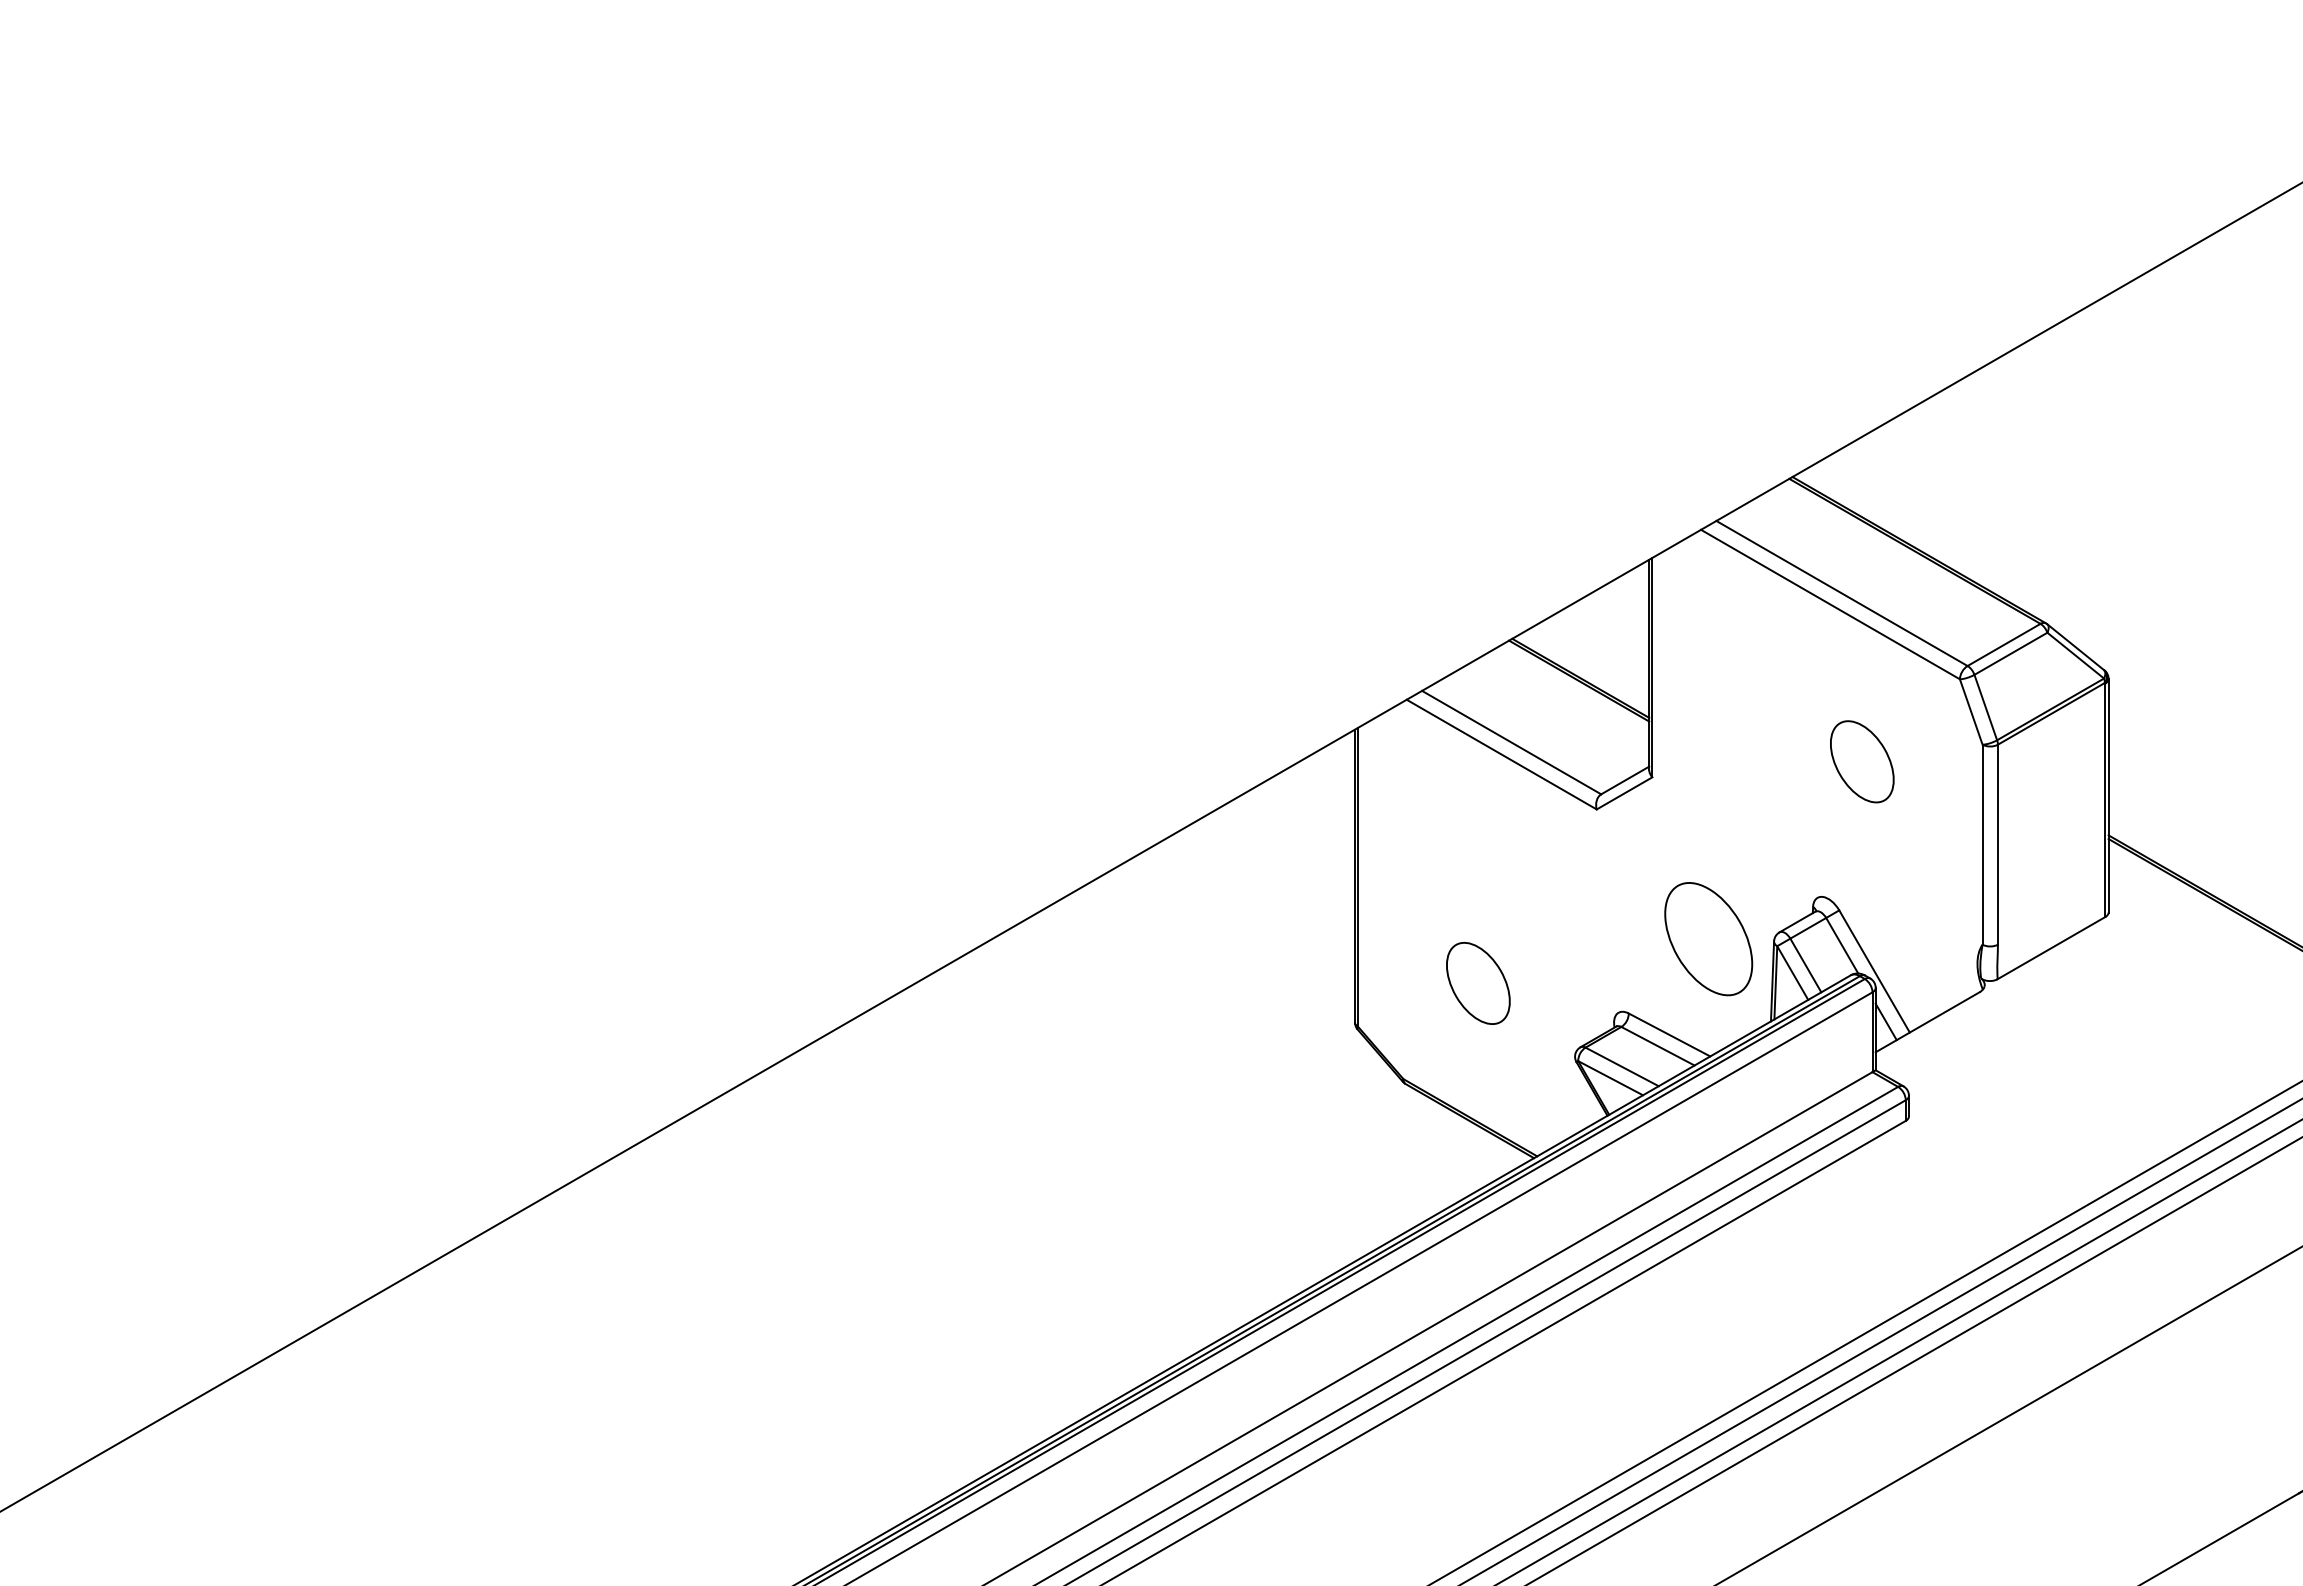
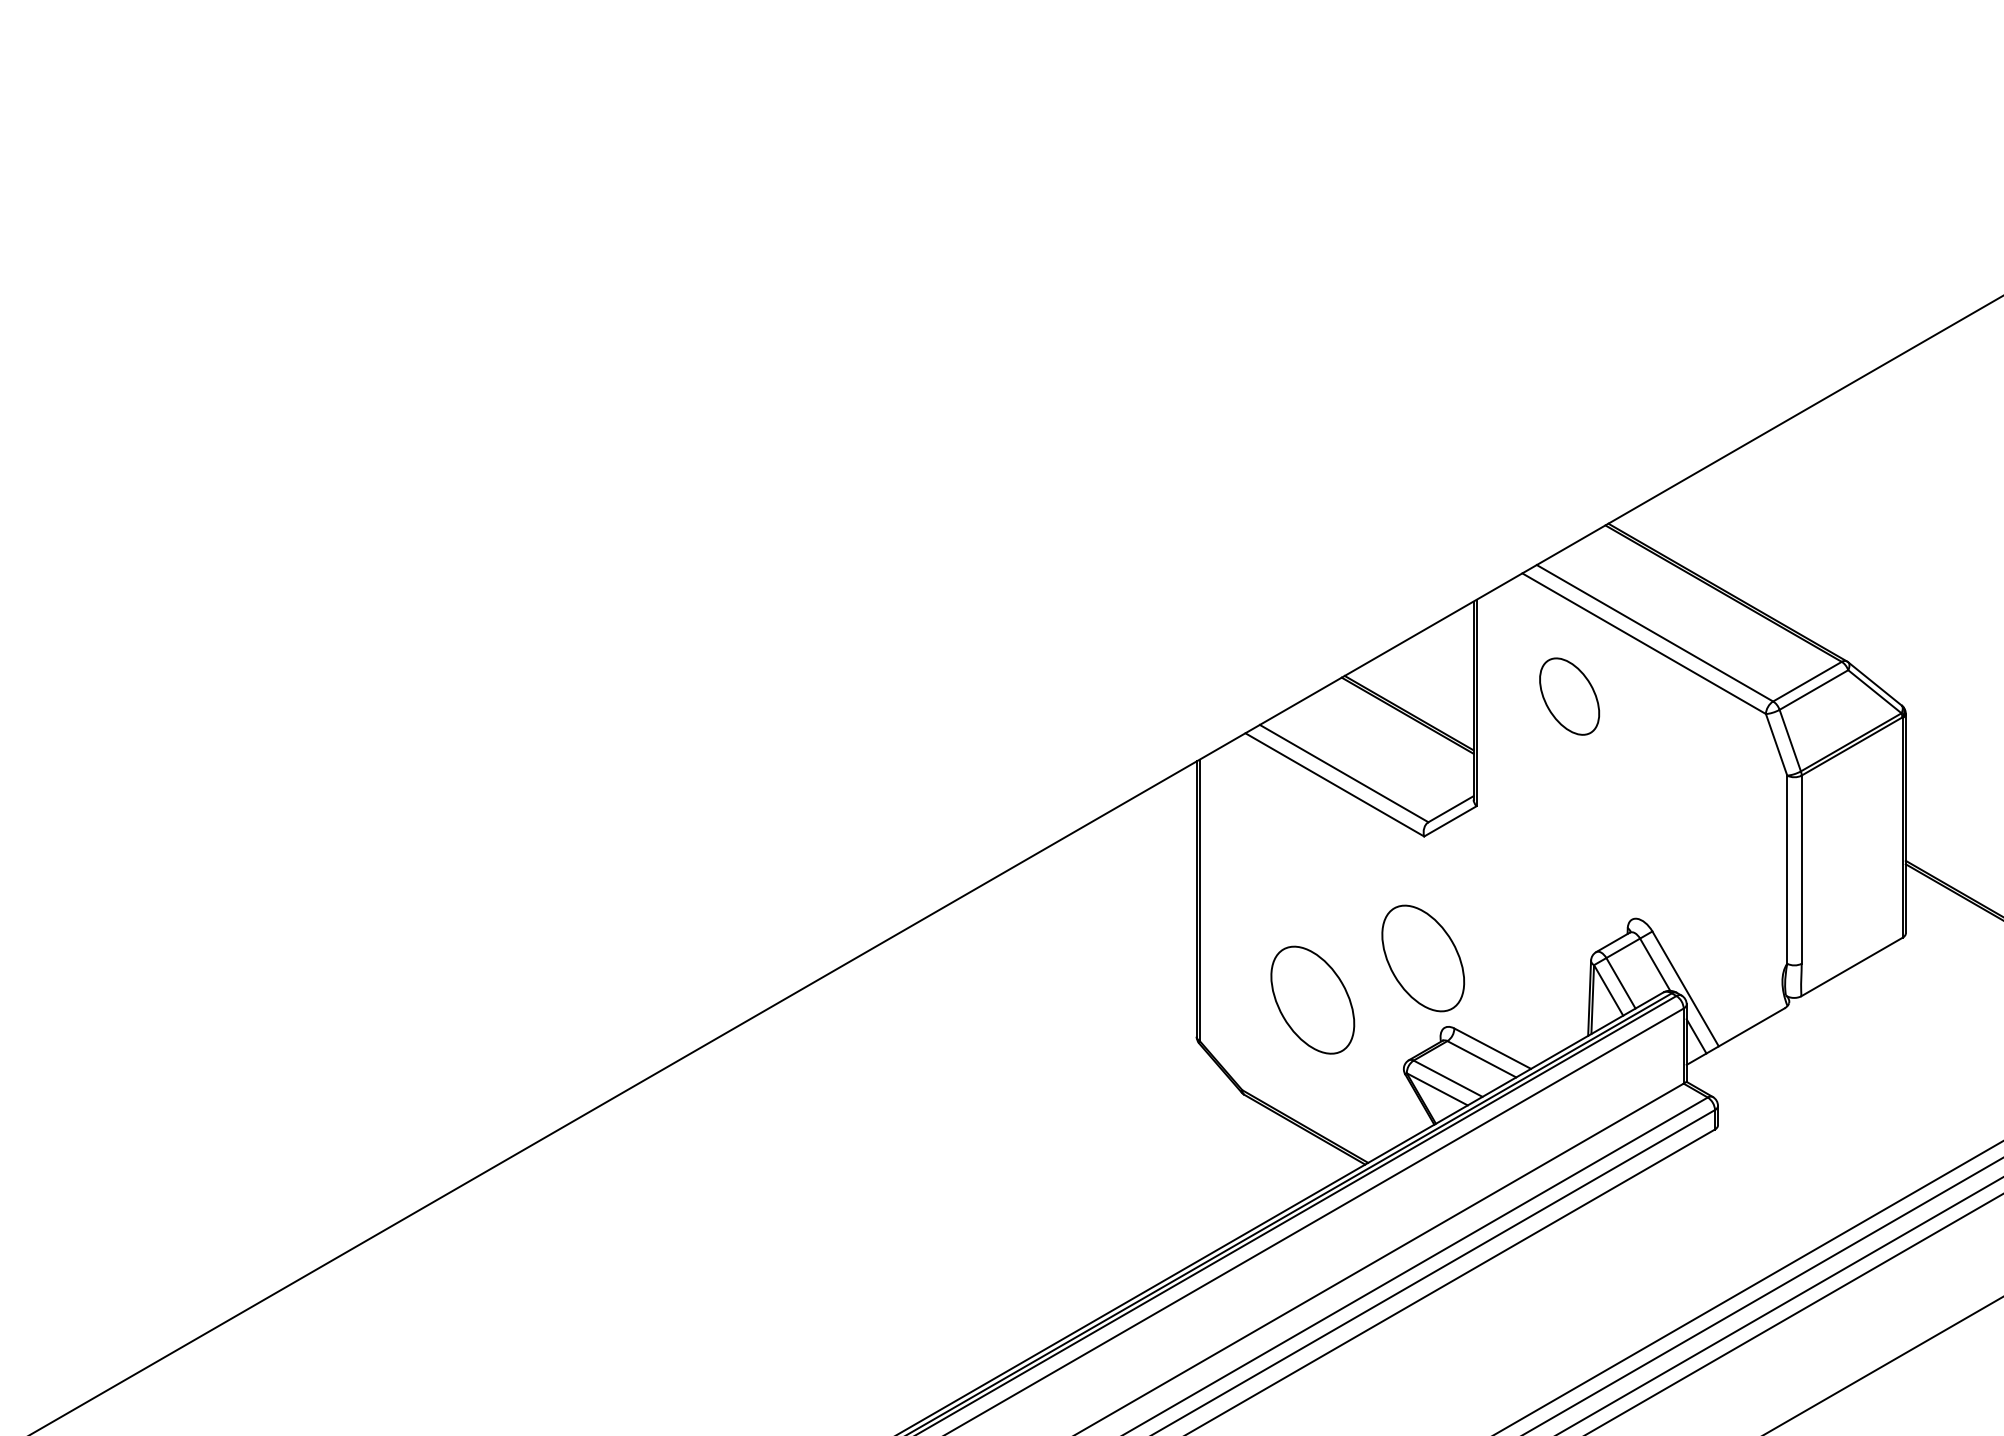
part: (1862, 761) -> (1569, 696), moved
part: (1708, 939) -> (1423, 958), moved
part: (1478, 983) -> (1312, 1000), size x1.4

